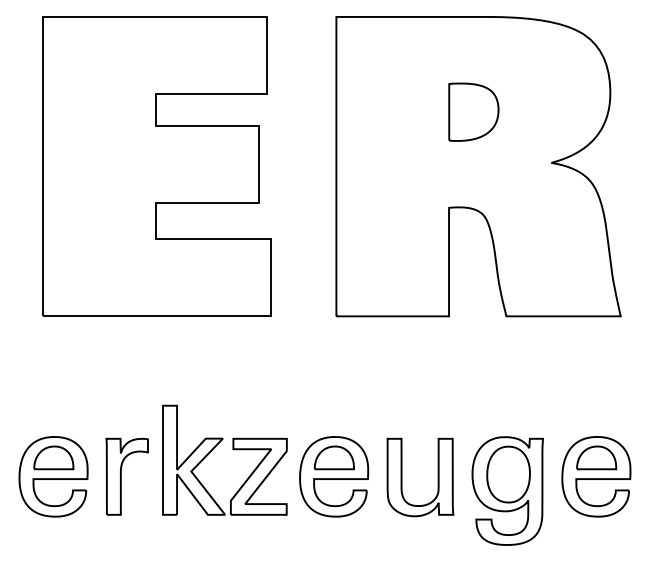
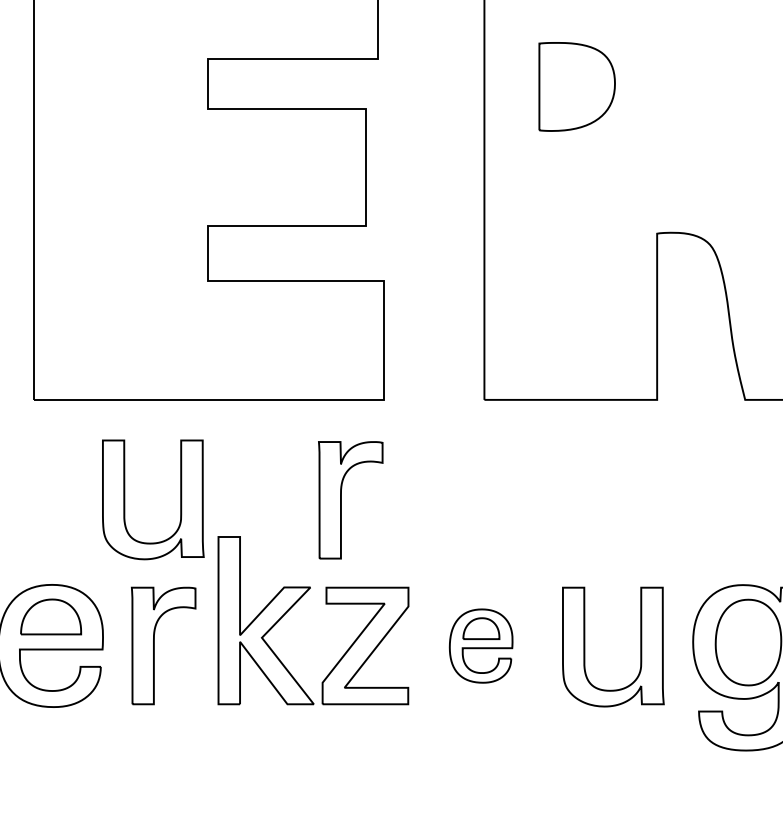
part: (473, 111) -> (576, 85), moved
part: (137, 381) -> (179, 499), added
part: (248, 381) -> (349, 499), added
part: (334, 476) -> (481, 645), size x0.6

